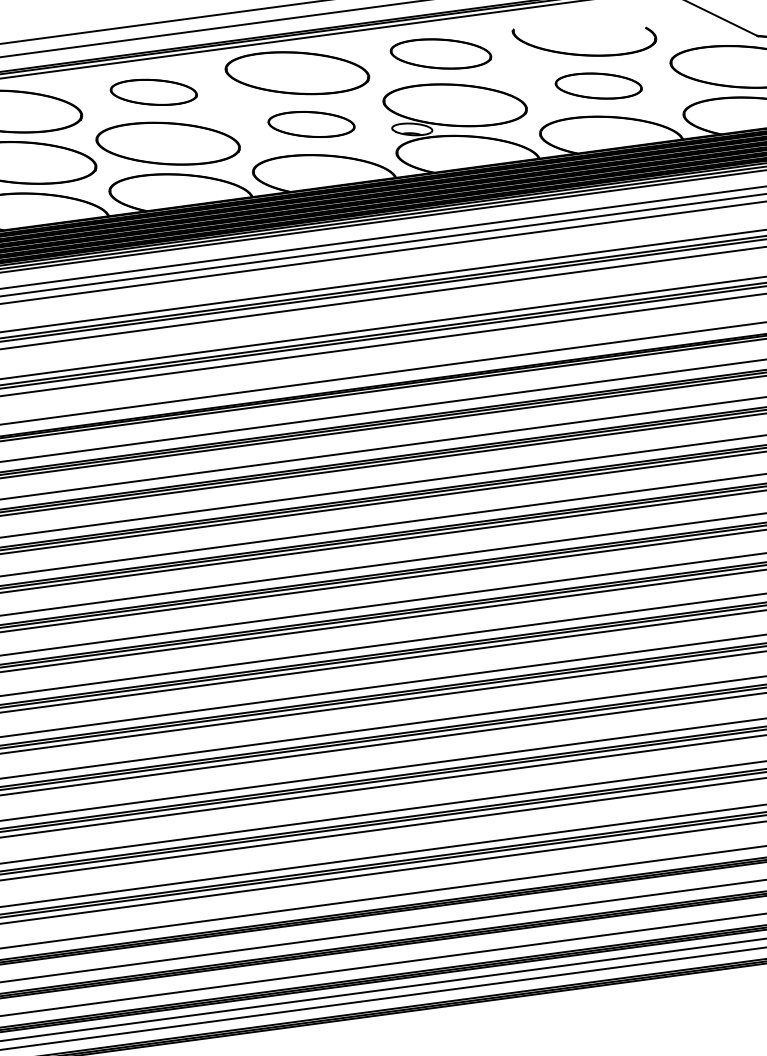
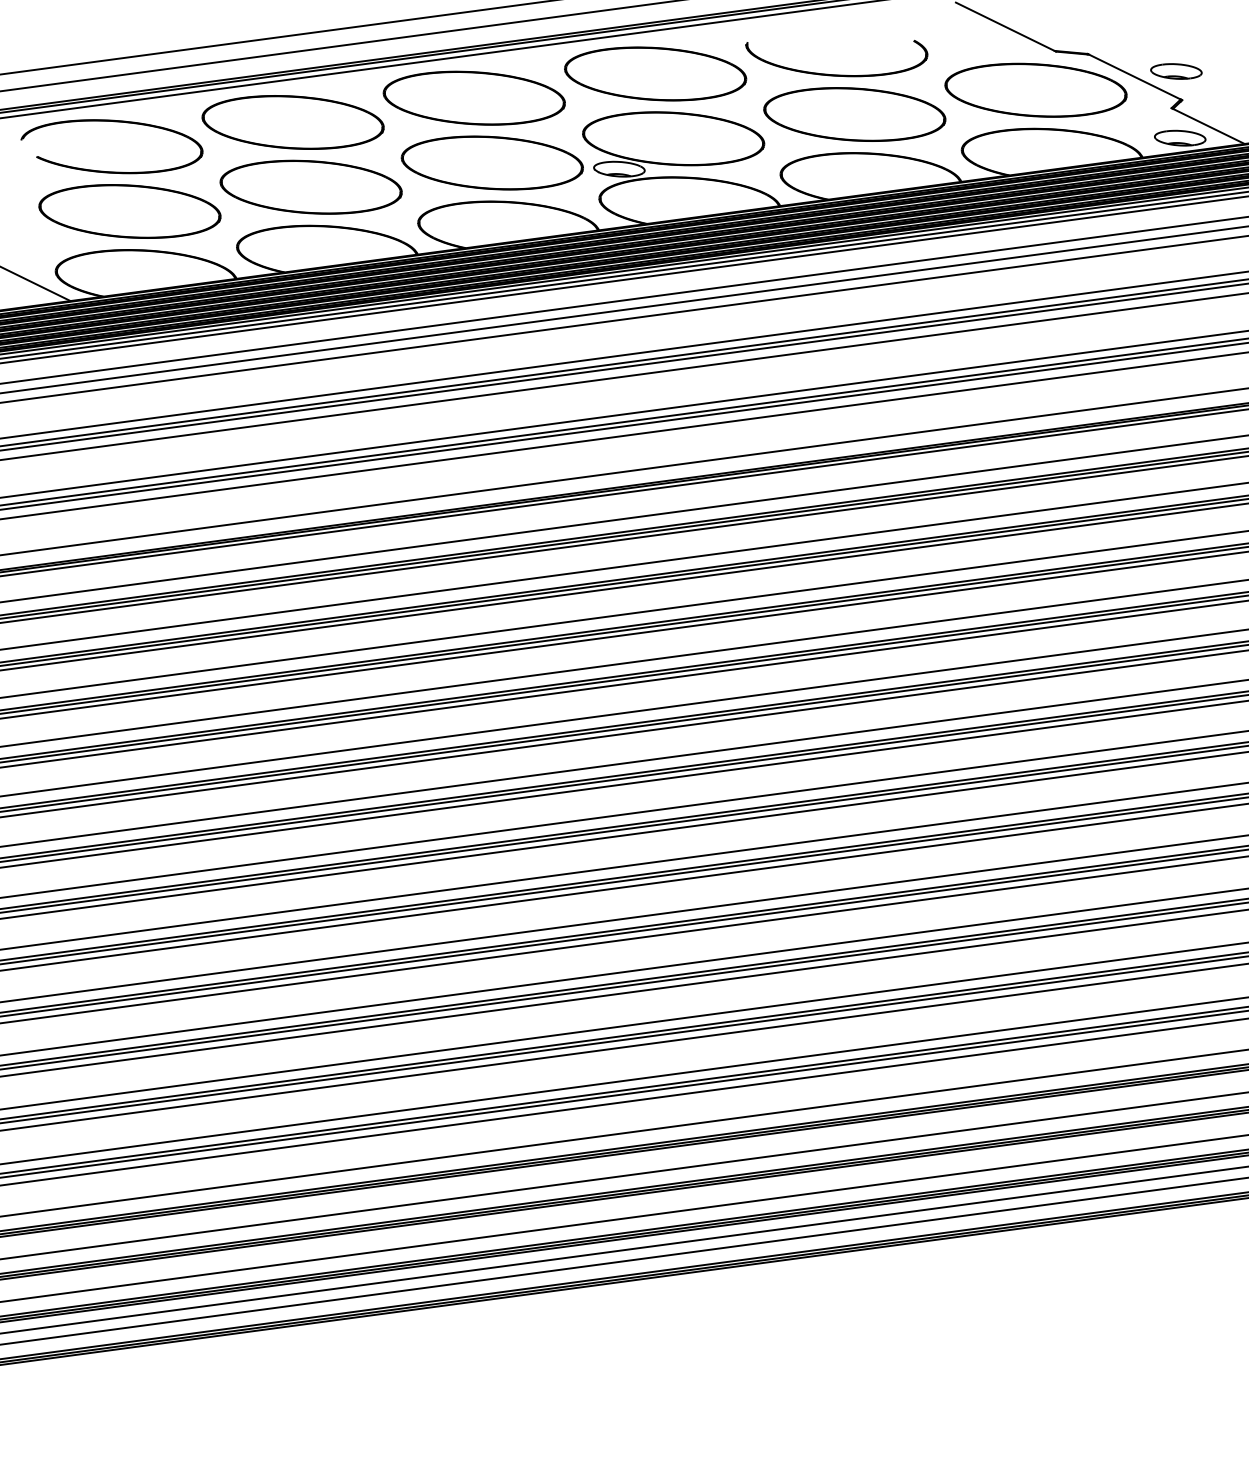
part: (440, 53) -> (655, 73), size x1.43
part: (598, 86) -> (854, 114), size x1.67
part: (153, 92) -> (292, 122), size x1.67
part: (310, 124) -> (491, 162), size x1.67

